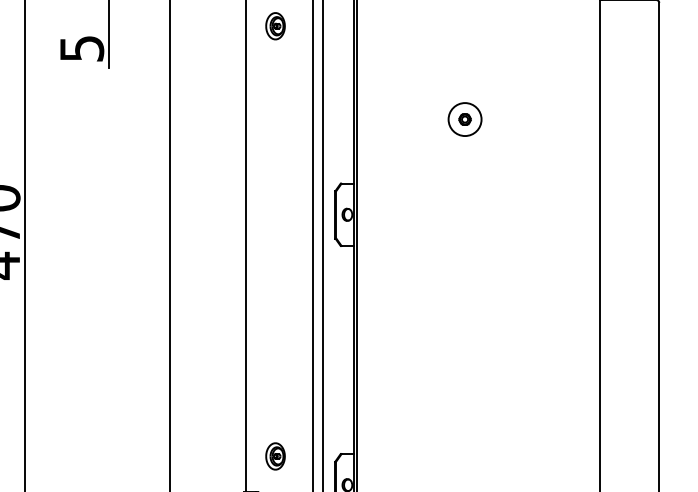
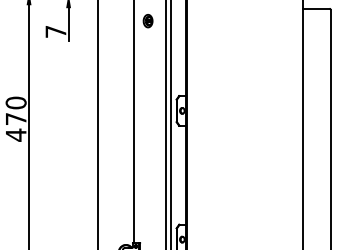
text: (81, 48) -> (55, 31), 5 -> 7
part: (465, 119) -> (238, 65), removed
part: (274, 455) -> (147, 225), removed

